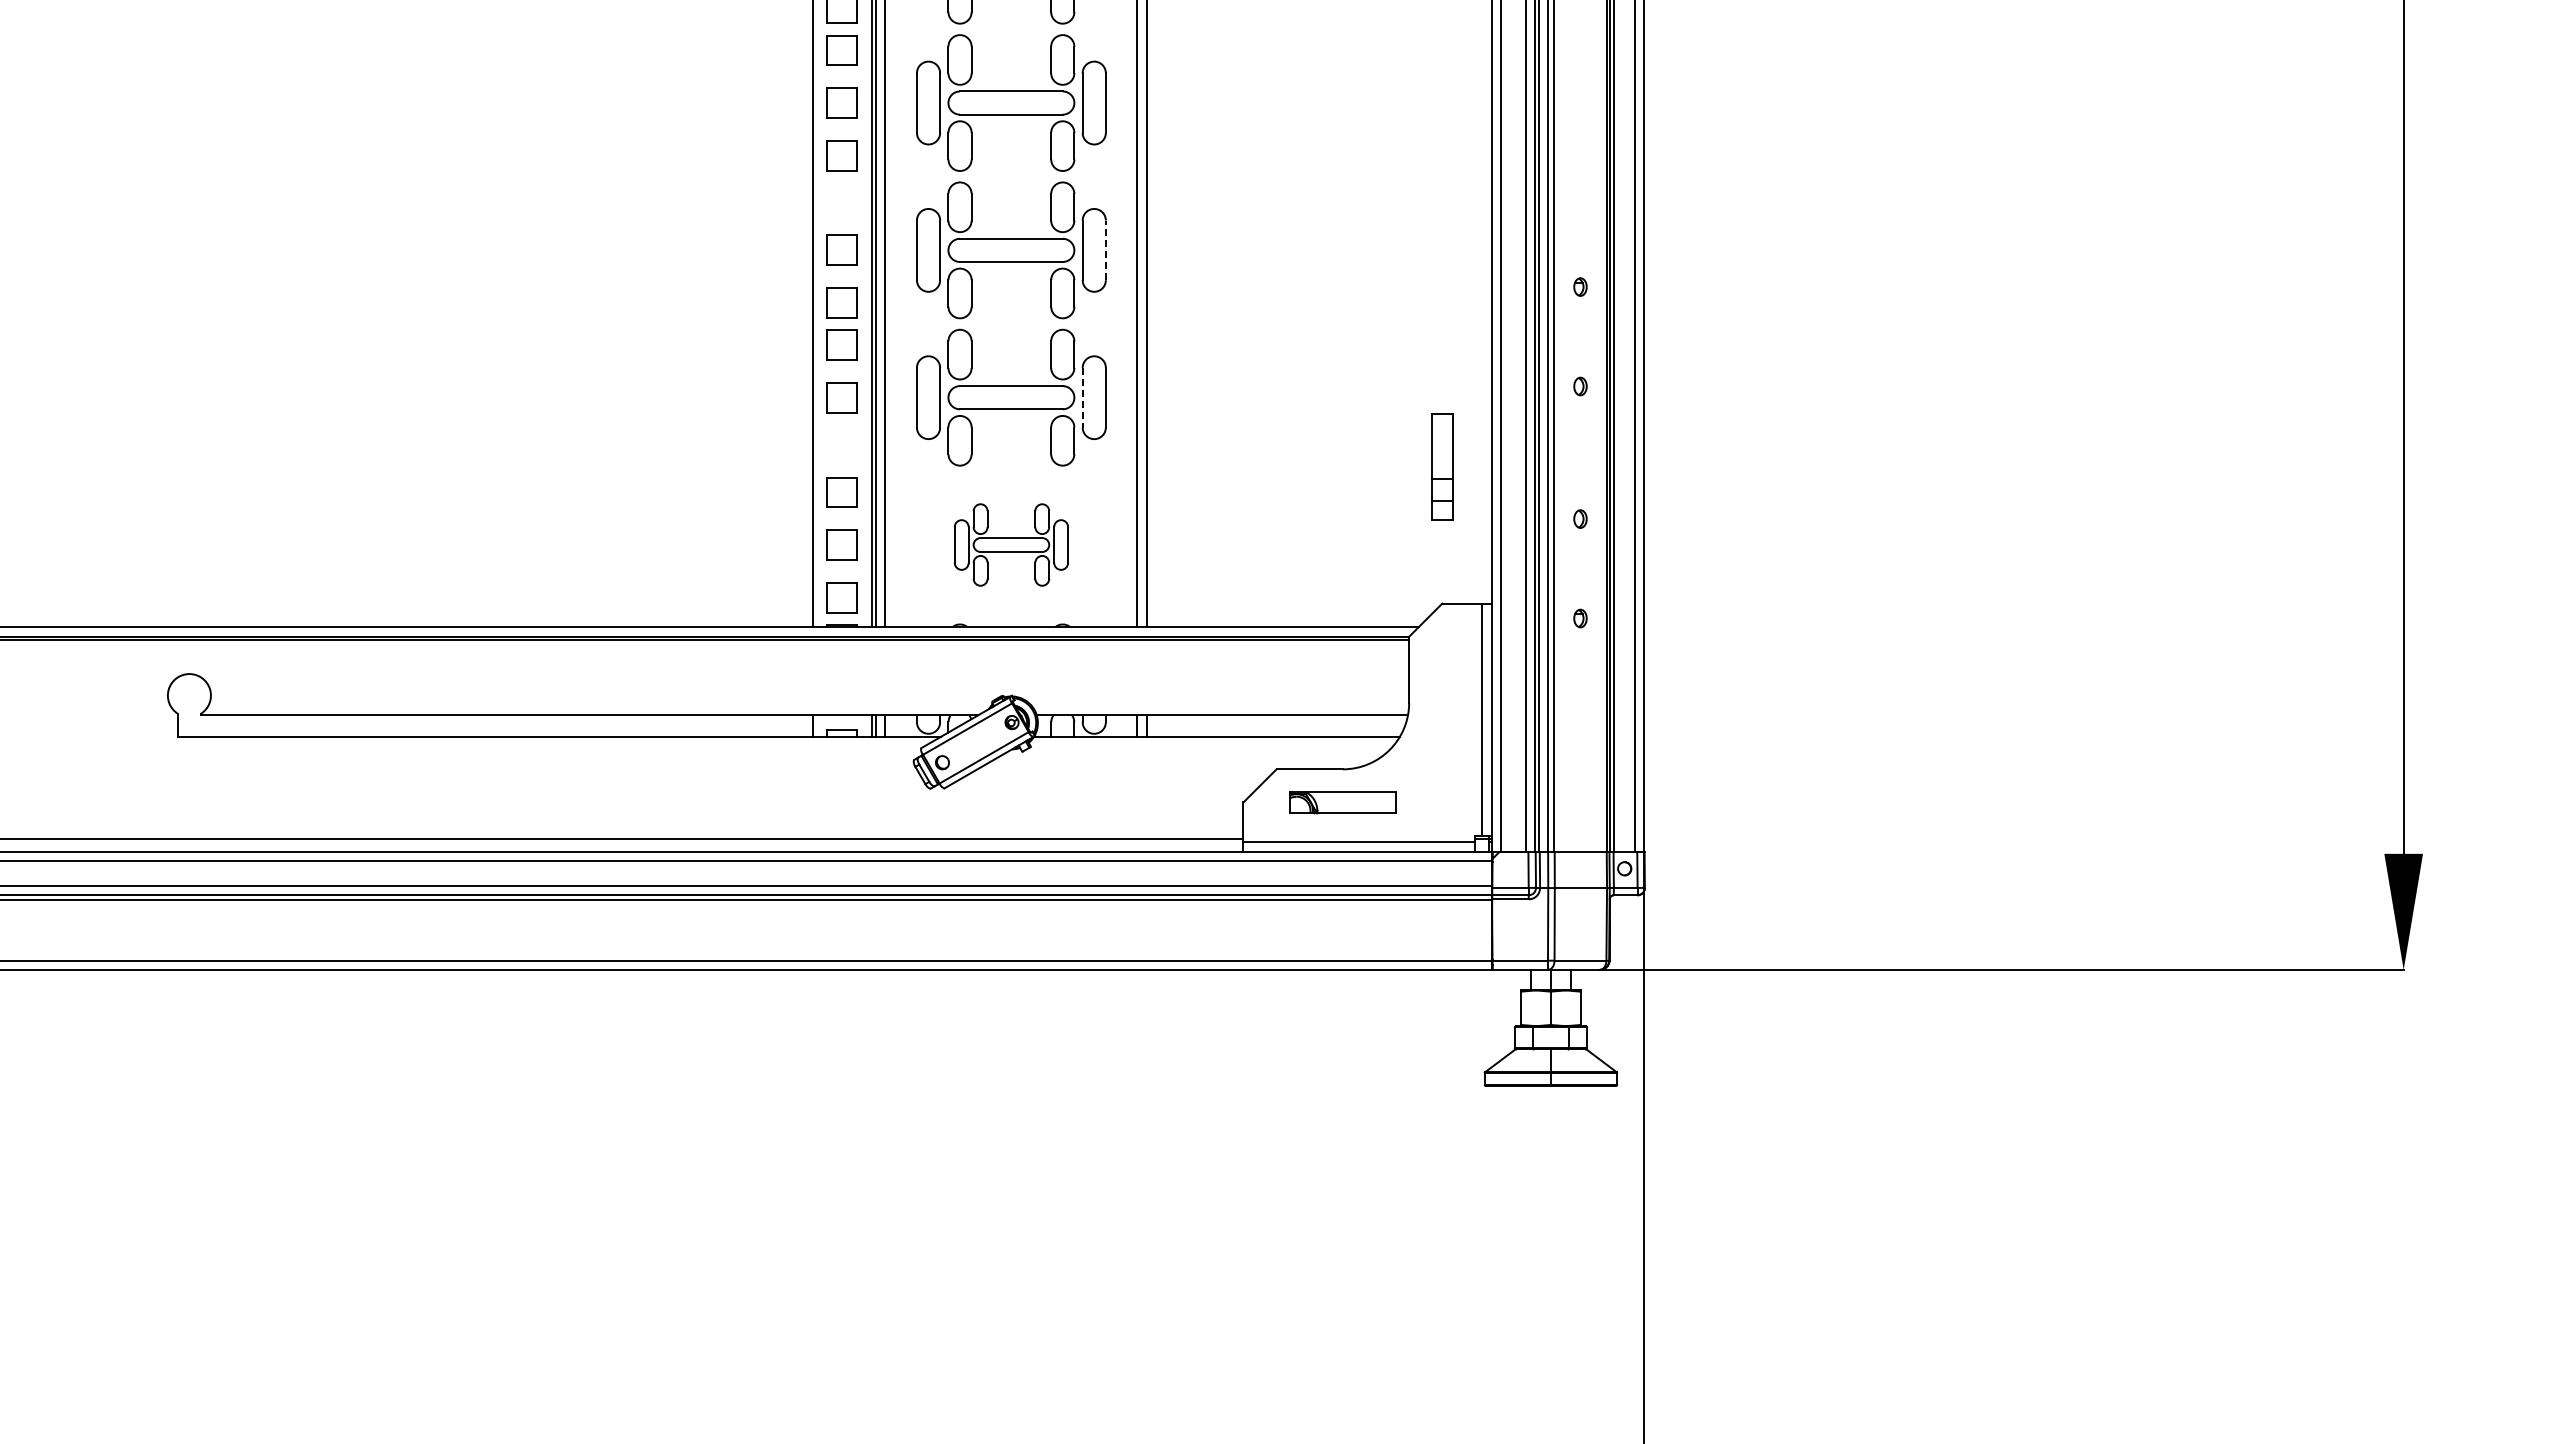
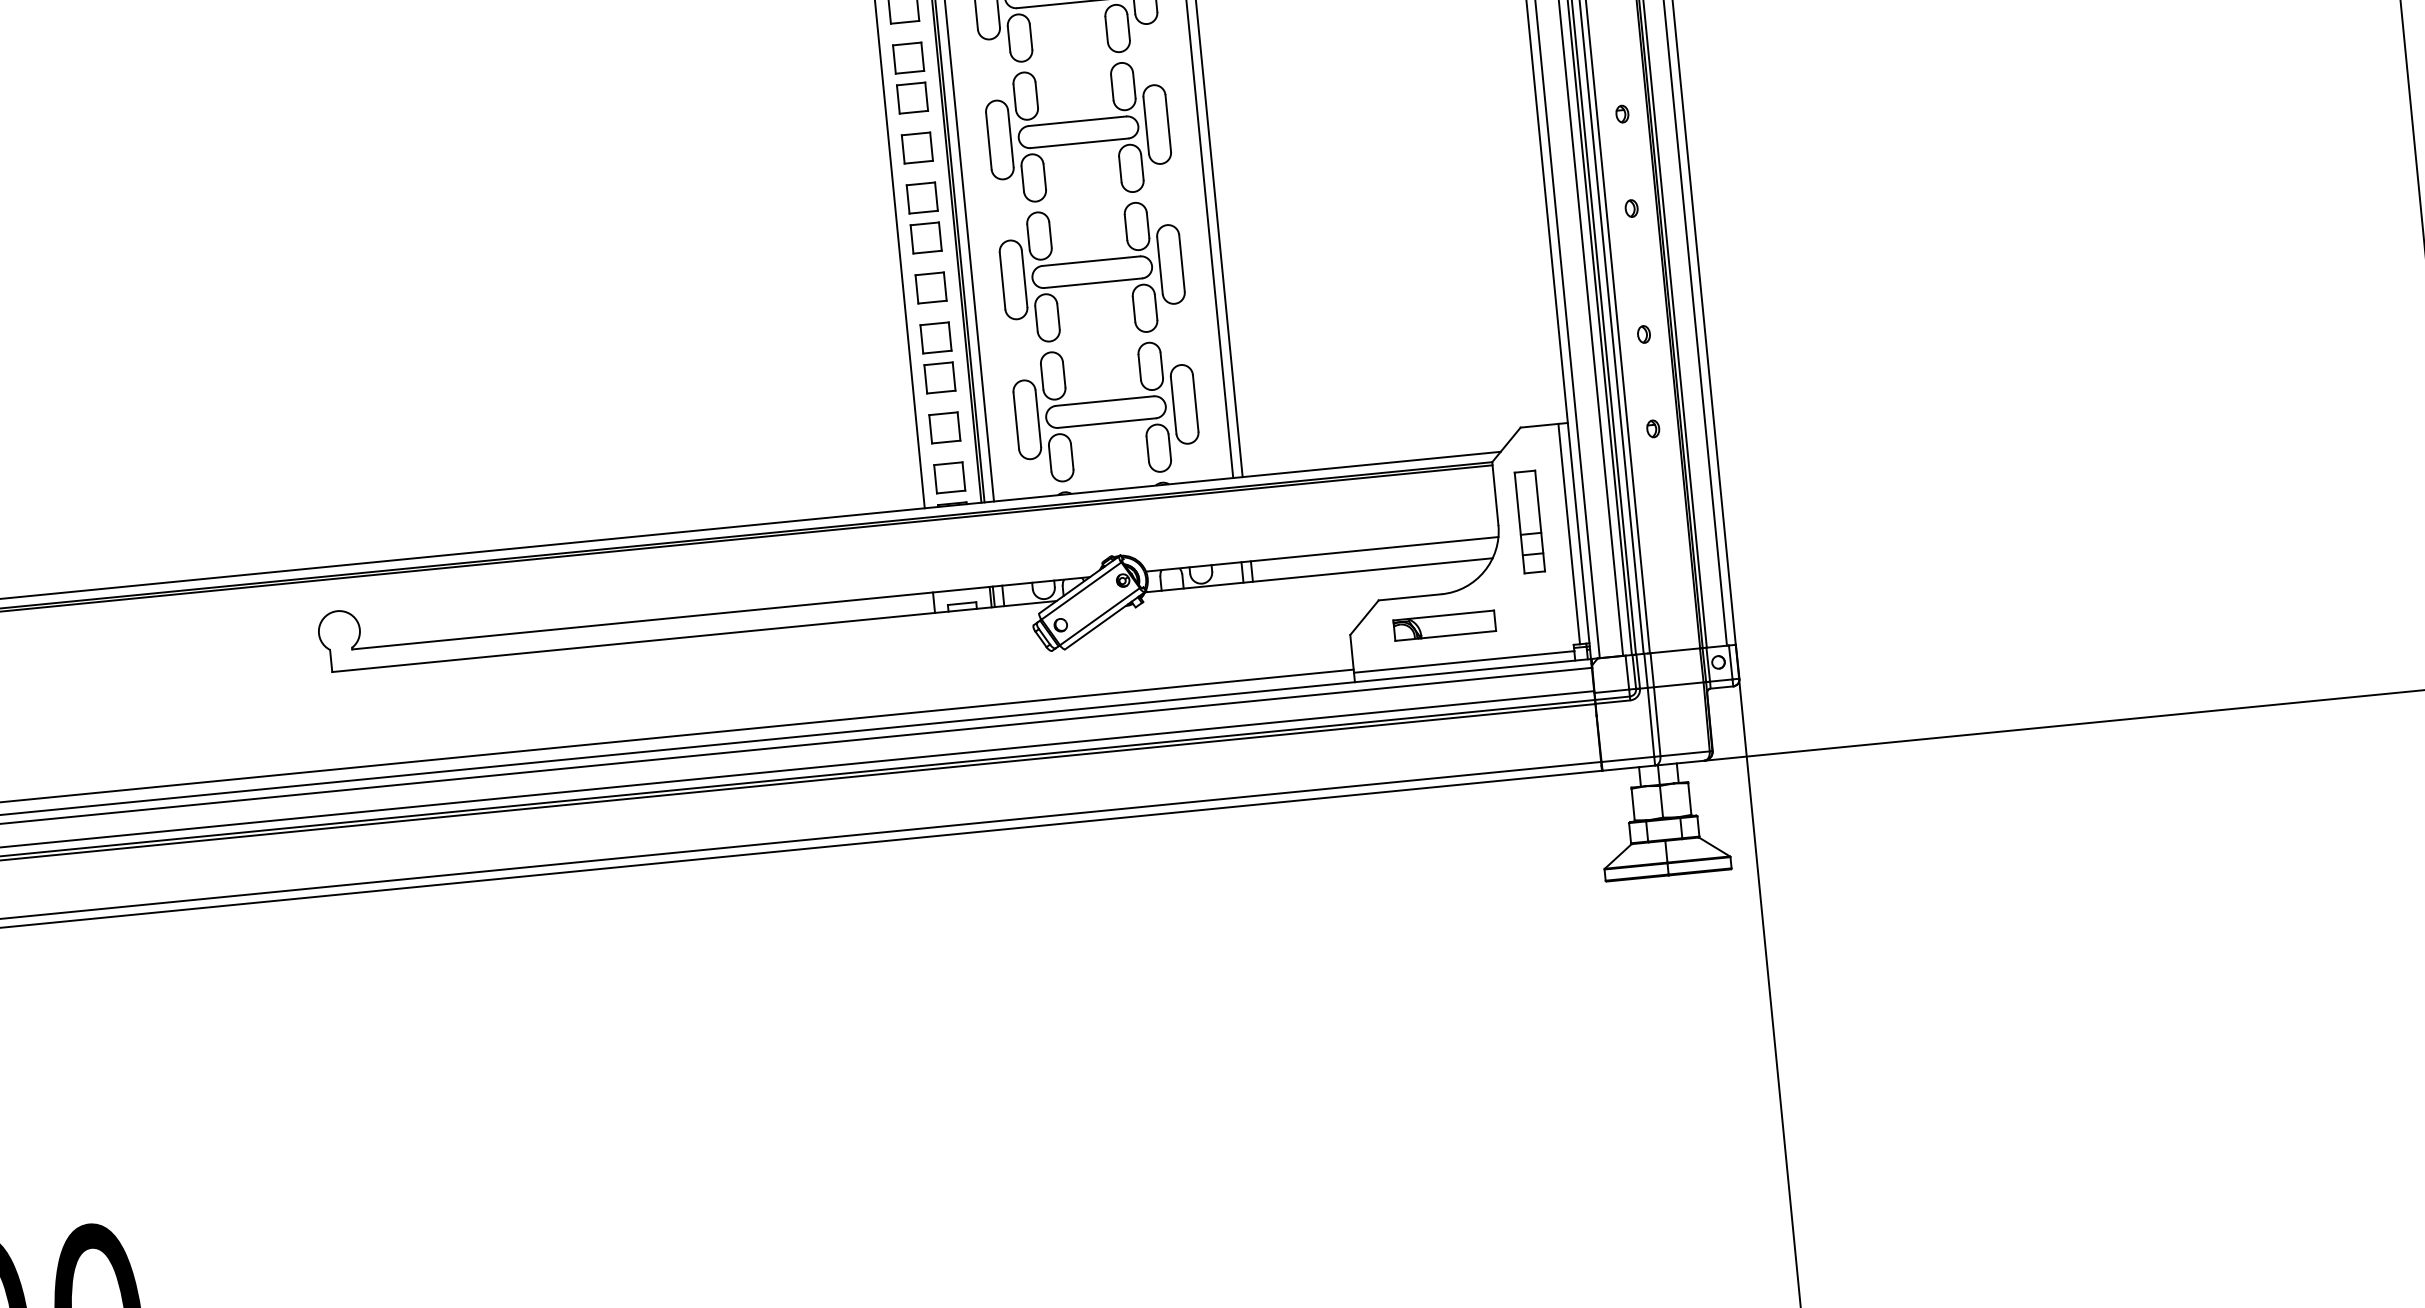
part: (841, 197) -> (912, 97), added
line: (1105, 250) -> (1167, 123), dashed -> solid
line: (1082, 397) -> (1159, 265), dashed -> solid
part: (841, 449) -> (935, 337), added
part: (1442, 466) -> (1530, 521), moved
part: (1011, 544) -> (1106, 411), size x1.67

